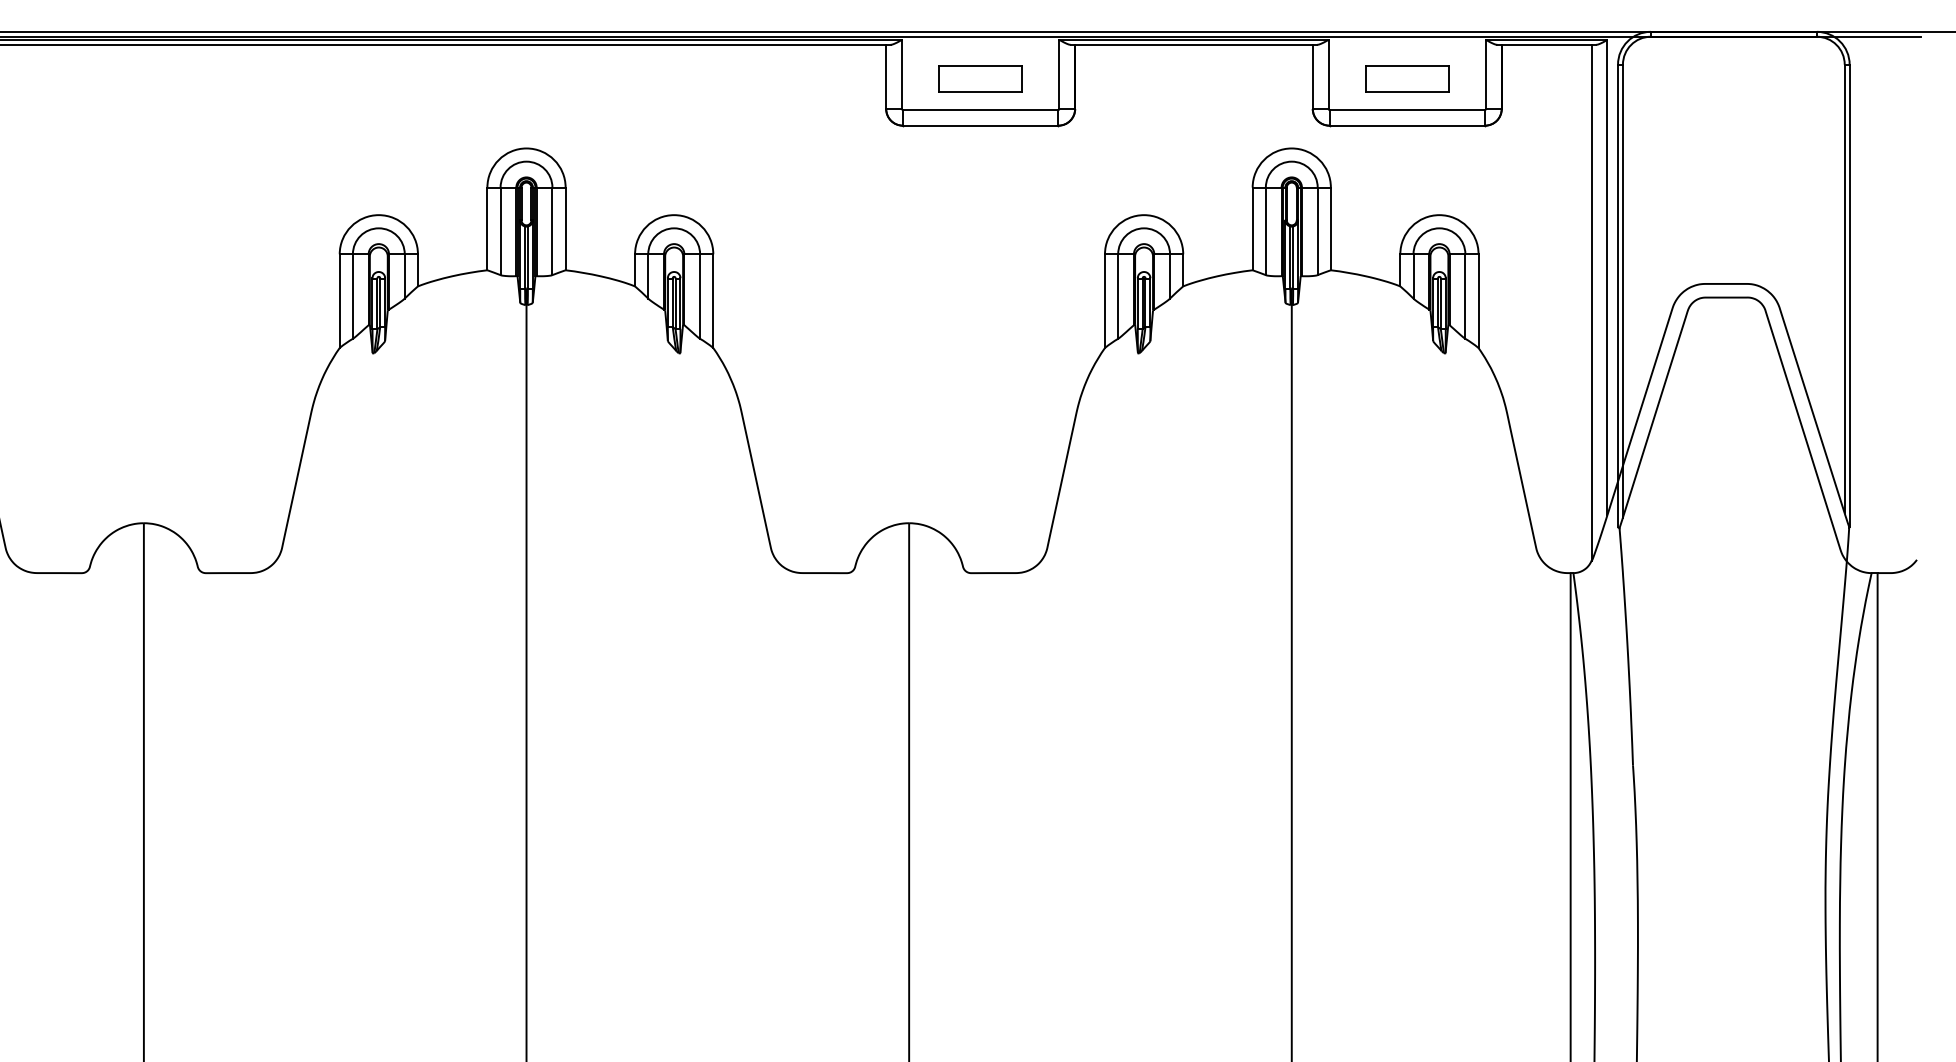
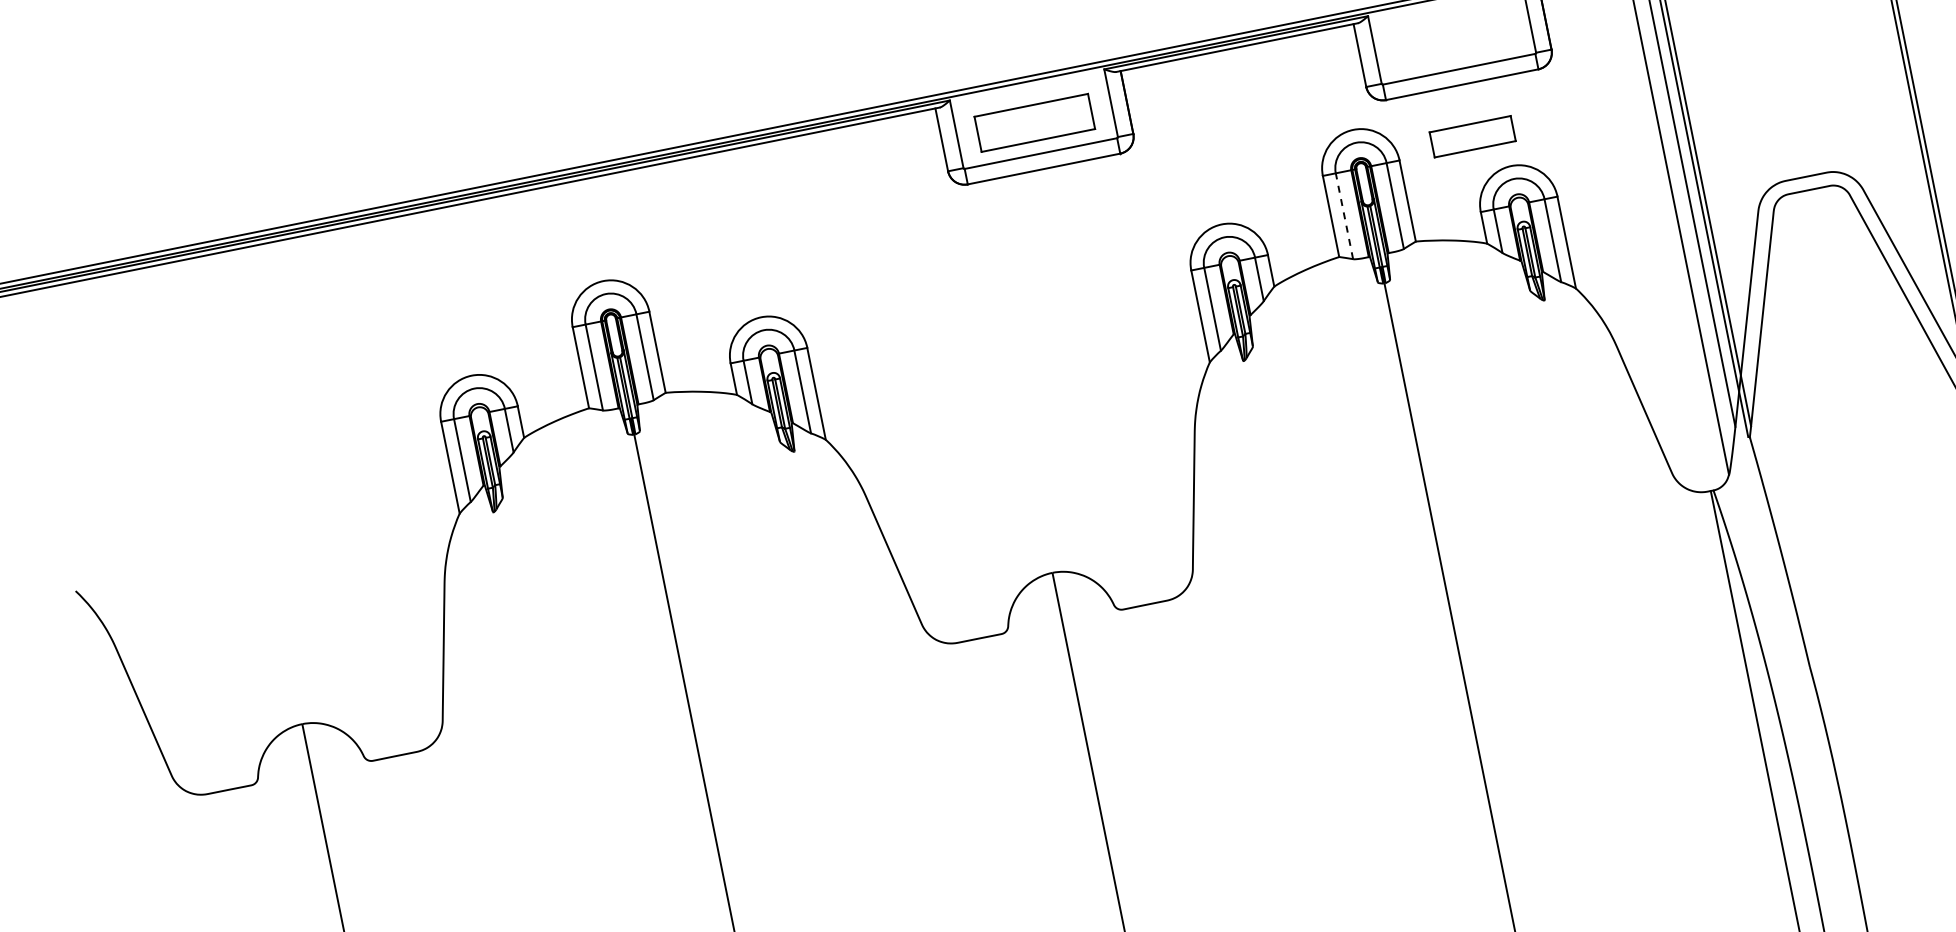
part: (980, 78) -> (1034, 122), size x1.4
part: (1407, 78) -> (1472, 136), moved
line: (1265, 231) -> (1344, 216), solid -> dashed

